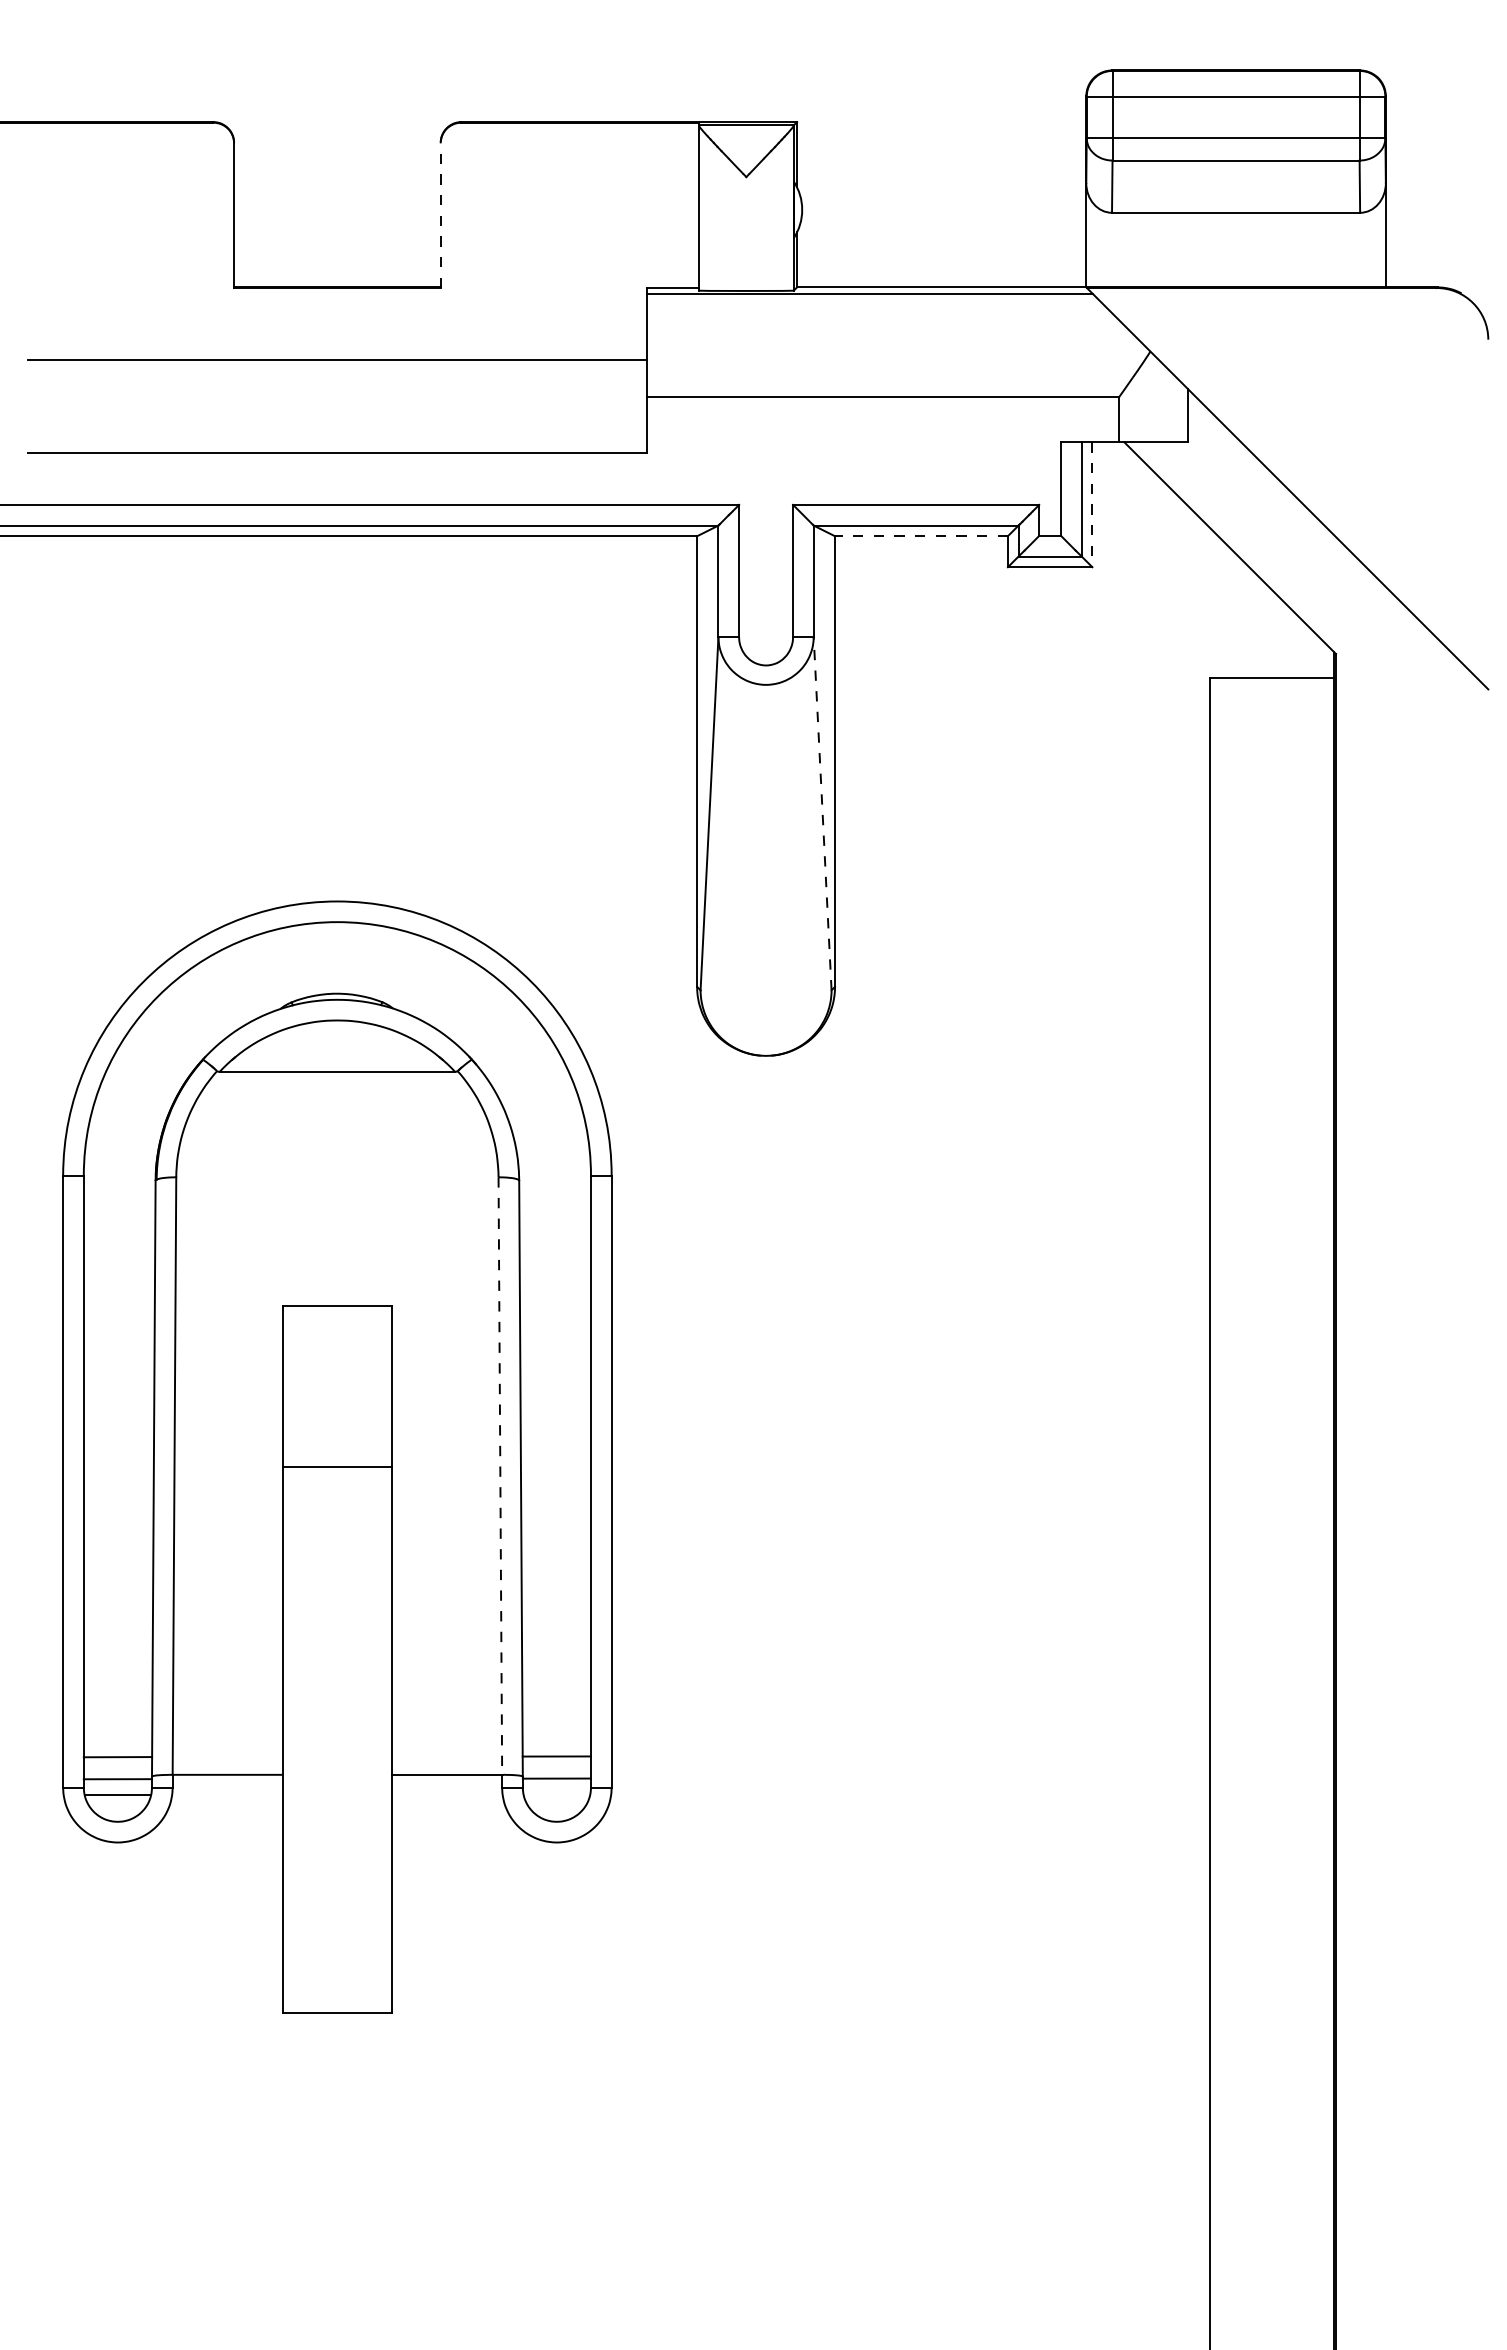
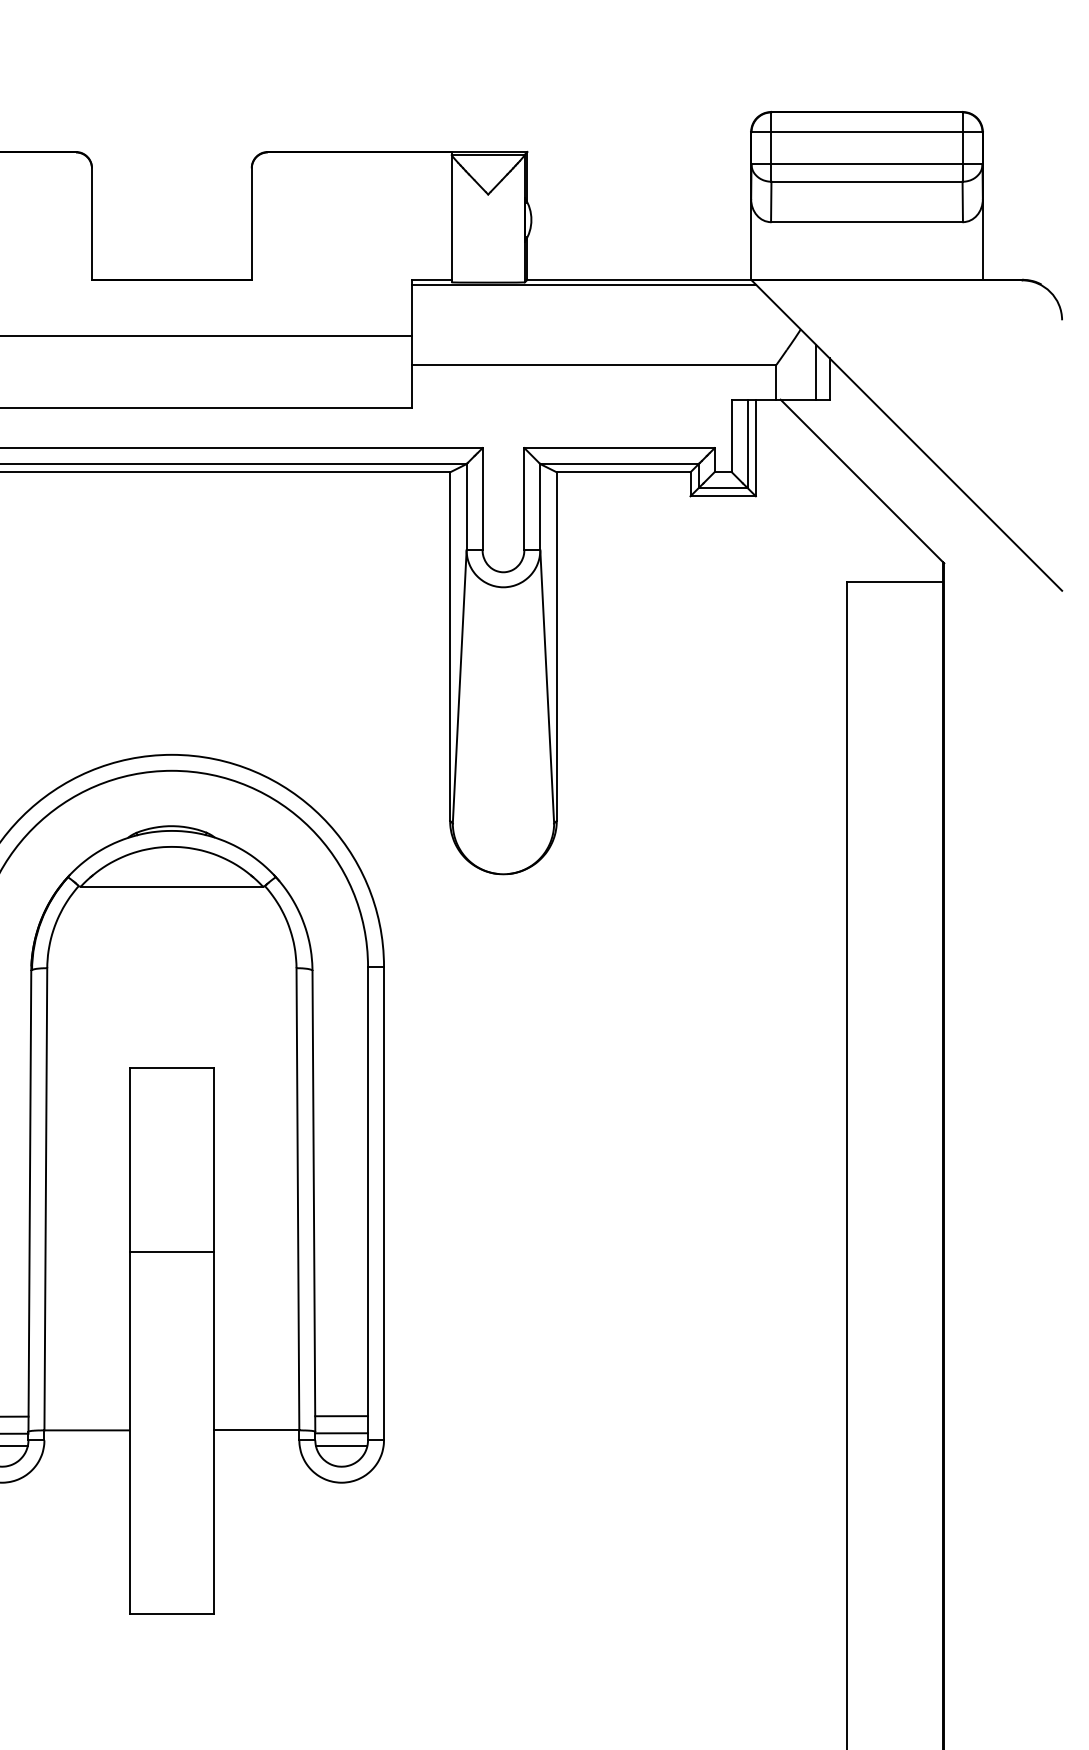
line: (440, 215) -> (251, 224), dashed -> solid
line: (1170, 406) -> (816, 371), added
line: (1092, 505) -> (755, 448), dashed -> solid
line: (920, 536) -> (622, 472), dashed -> solid
line: (822, 813) -> (547, 686), dashed -> solid
line: (337, 1467) -> (171, 1252), moved
line: (500, 1476) -> (298, 1199), dashed -> solid
line: (556, 1795) -> (341, 1446), added

